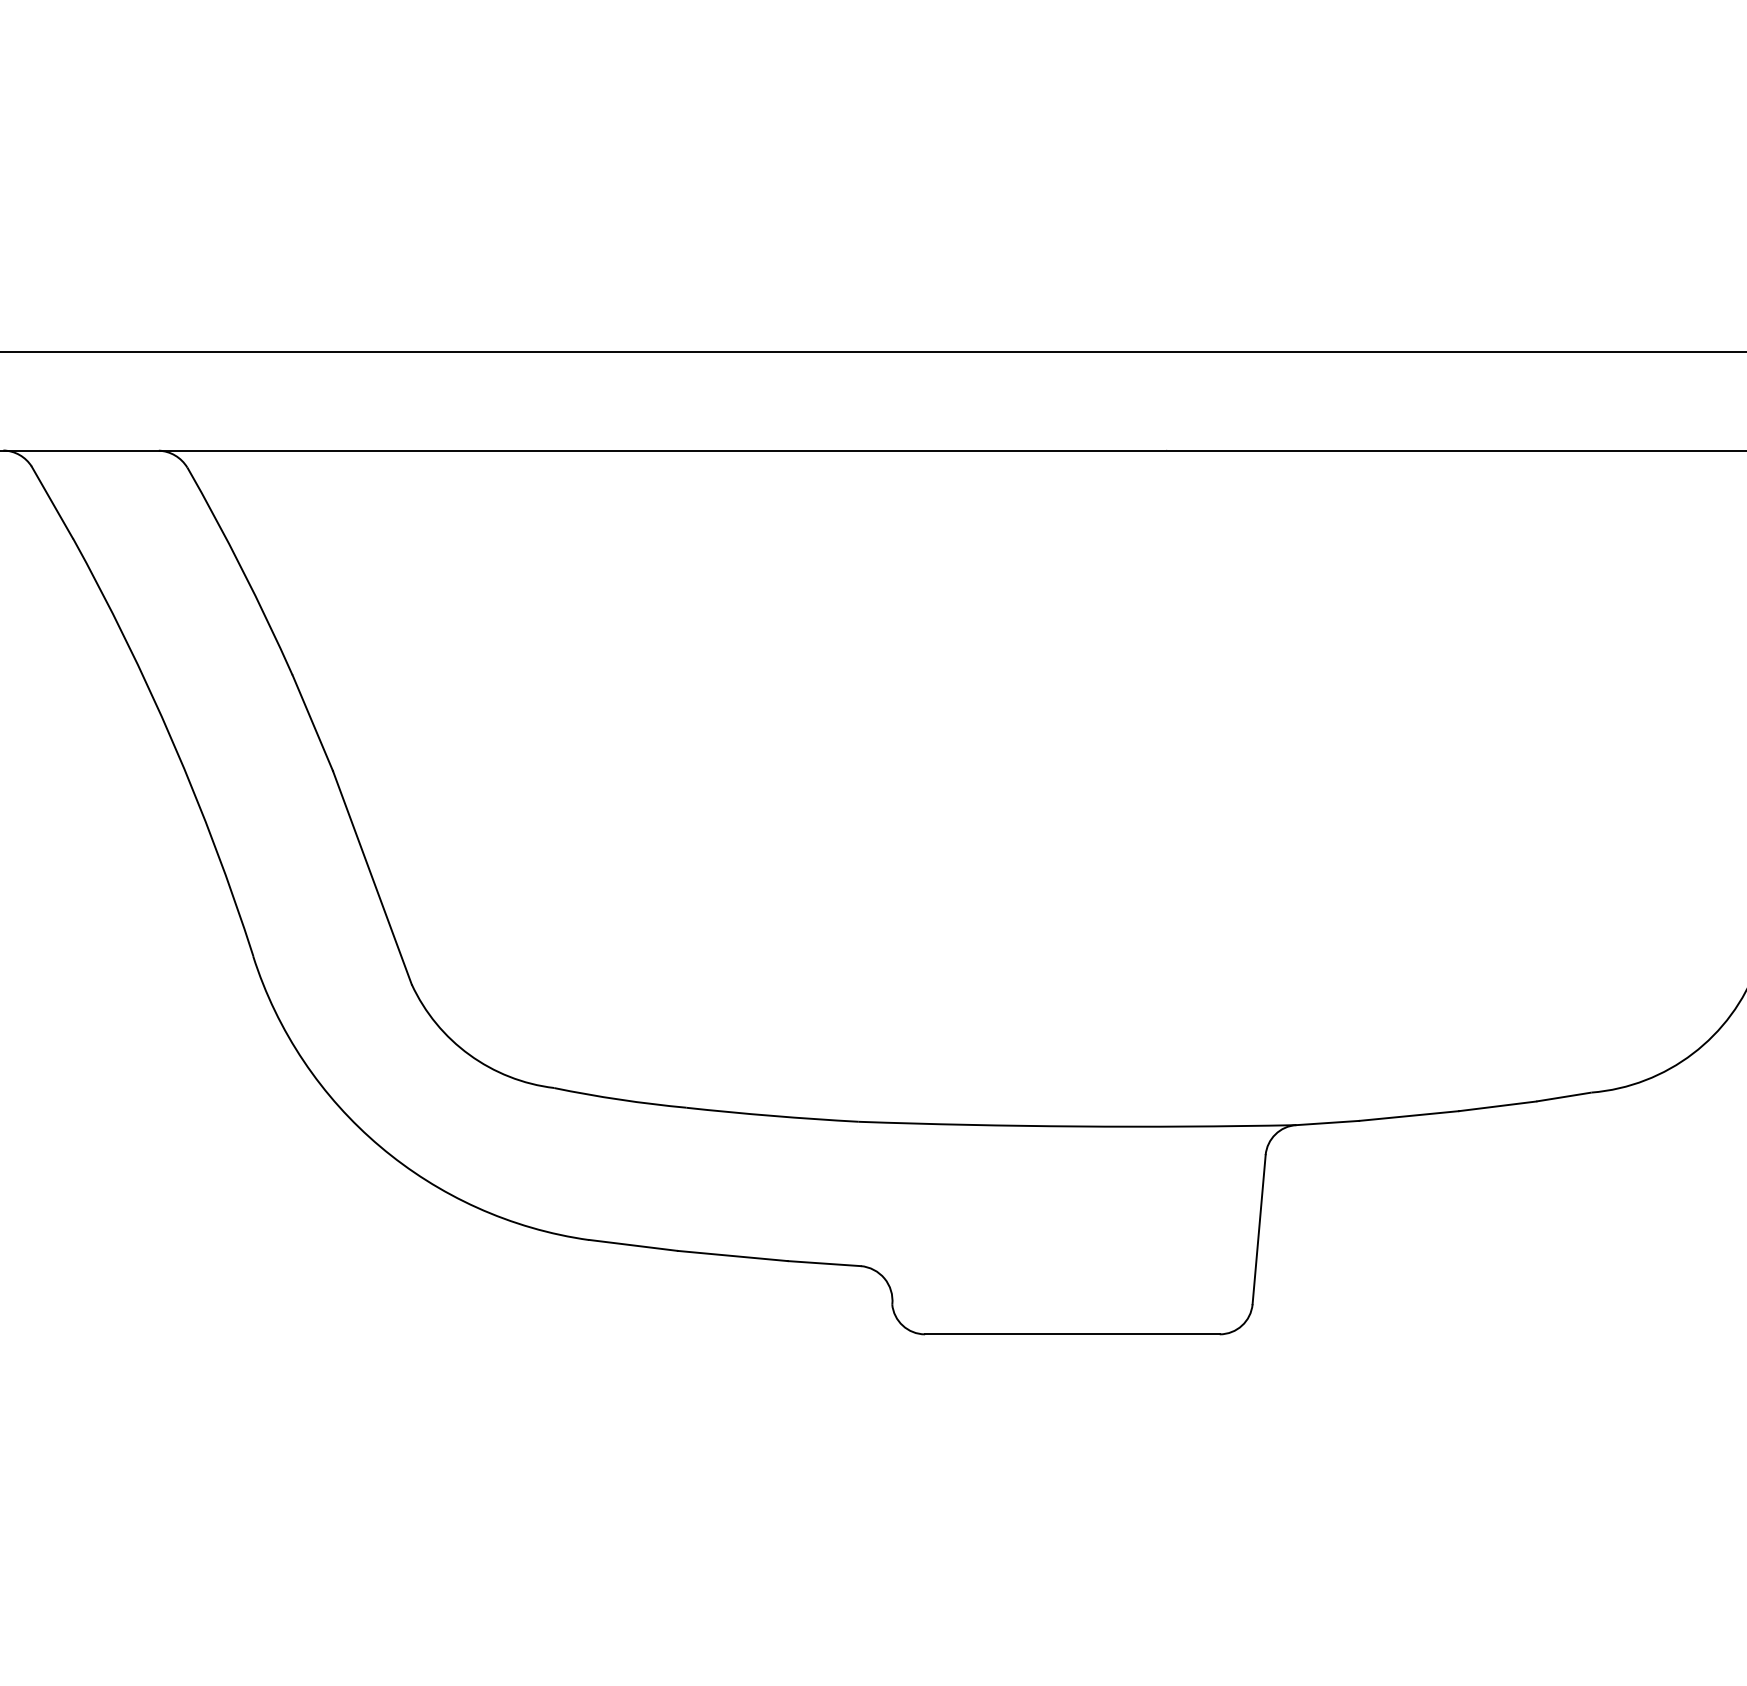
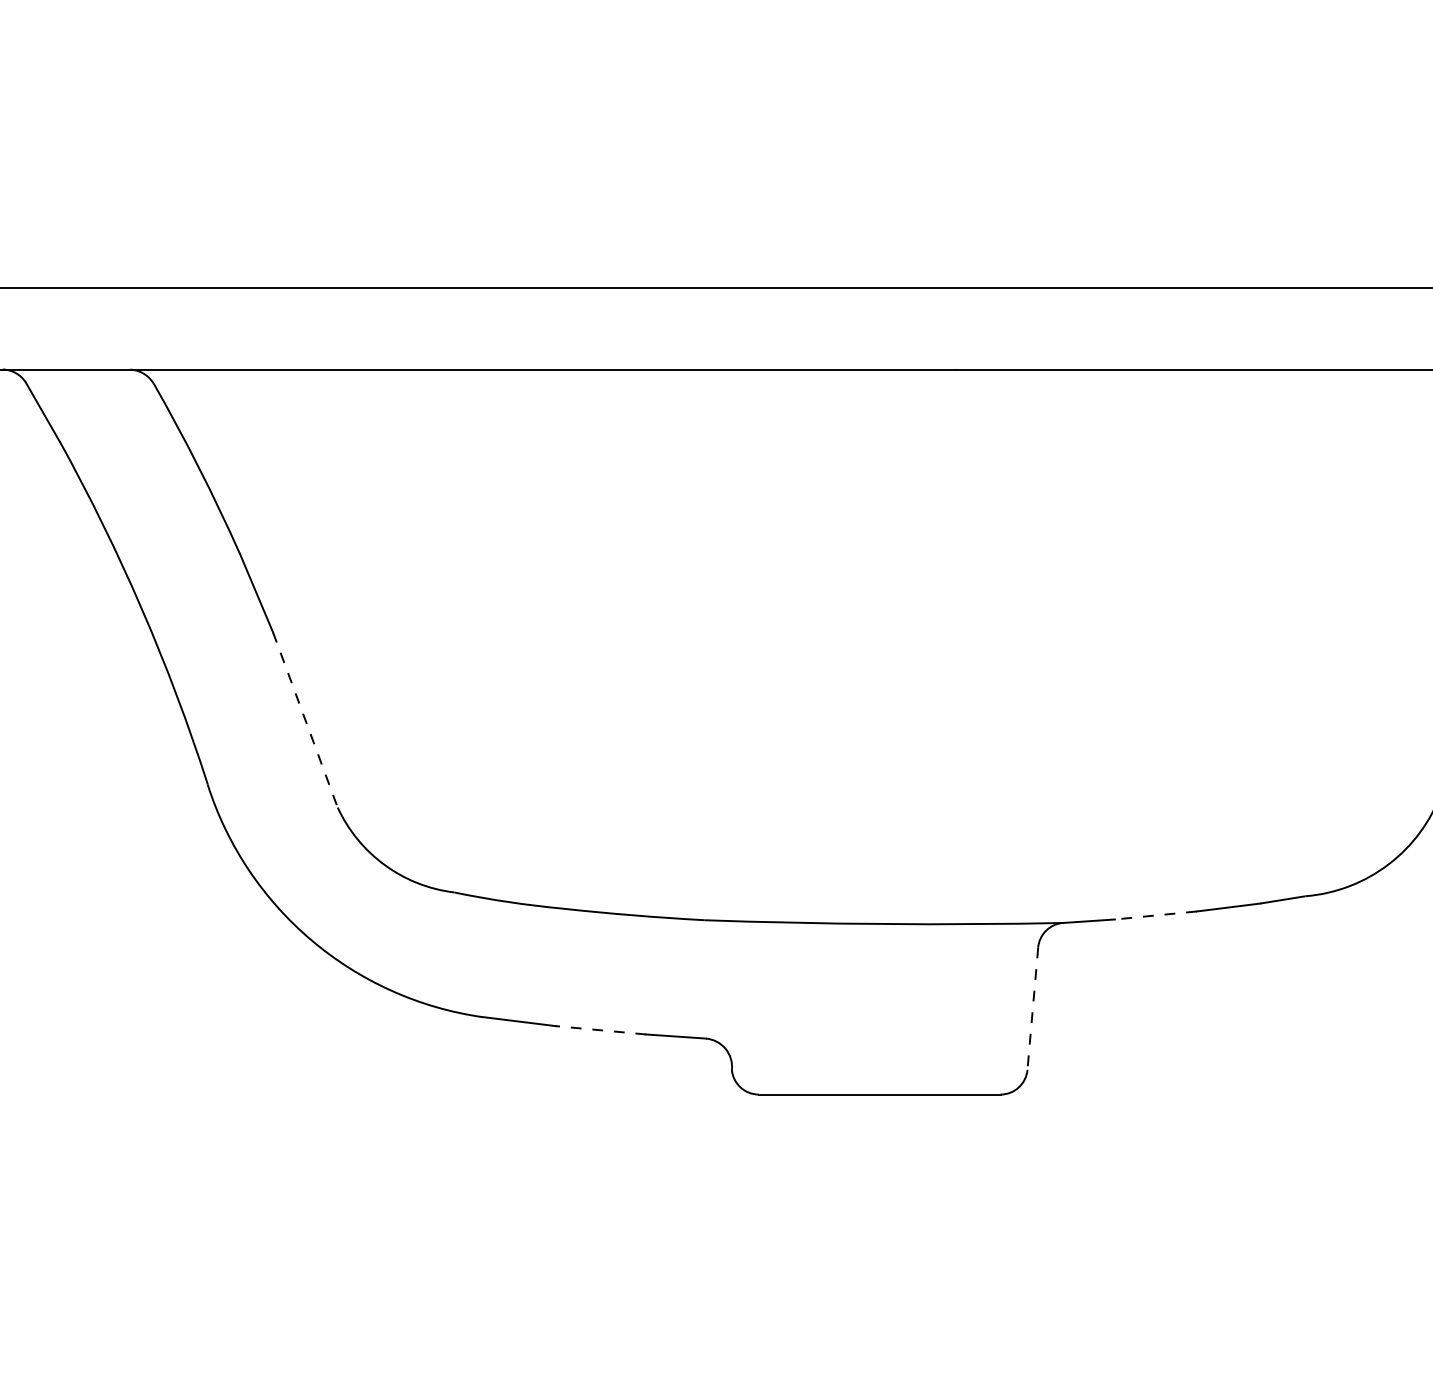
line: (372, 878) -> (305, 720), solid -> dashed
line: (1408, 1116) -> (1155, 915), solid -> dashed
line: (1258, 1230) -> (1032, 1009), solid -> dashed
line: (732, 1256) -> (600, 1030), solid -> dashed

